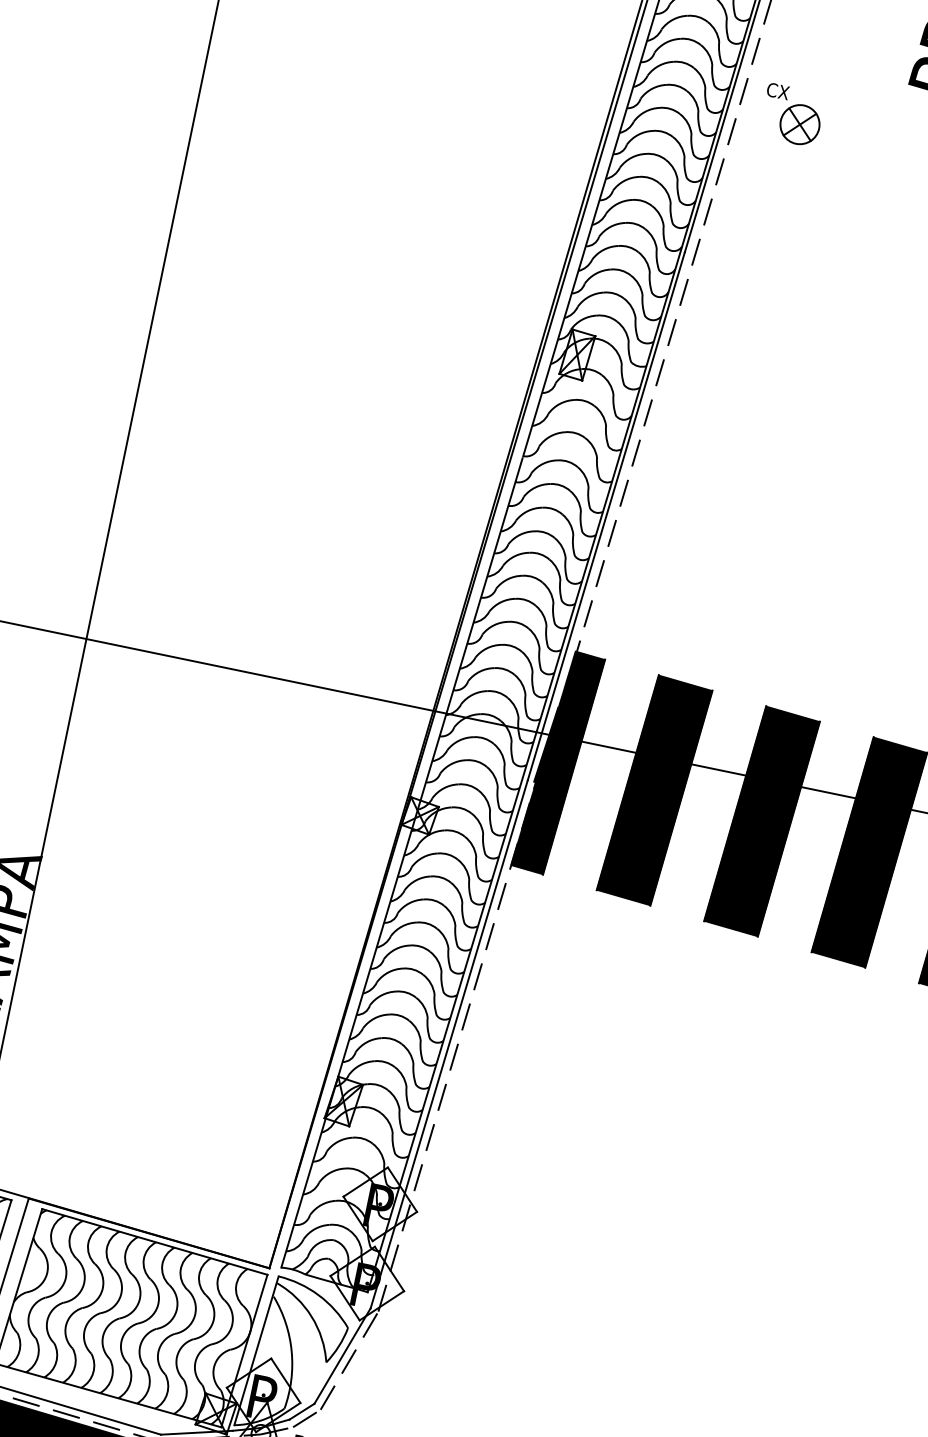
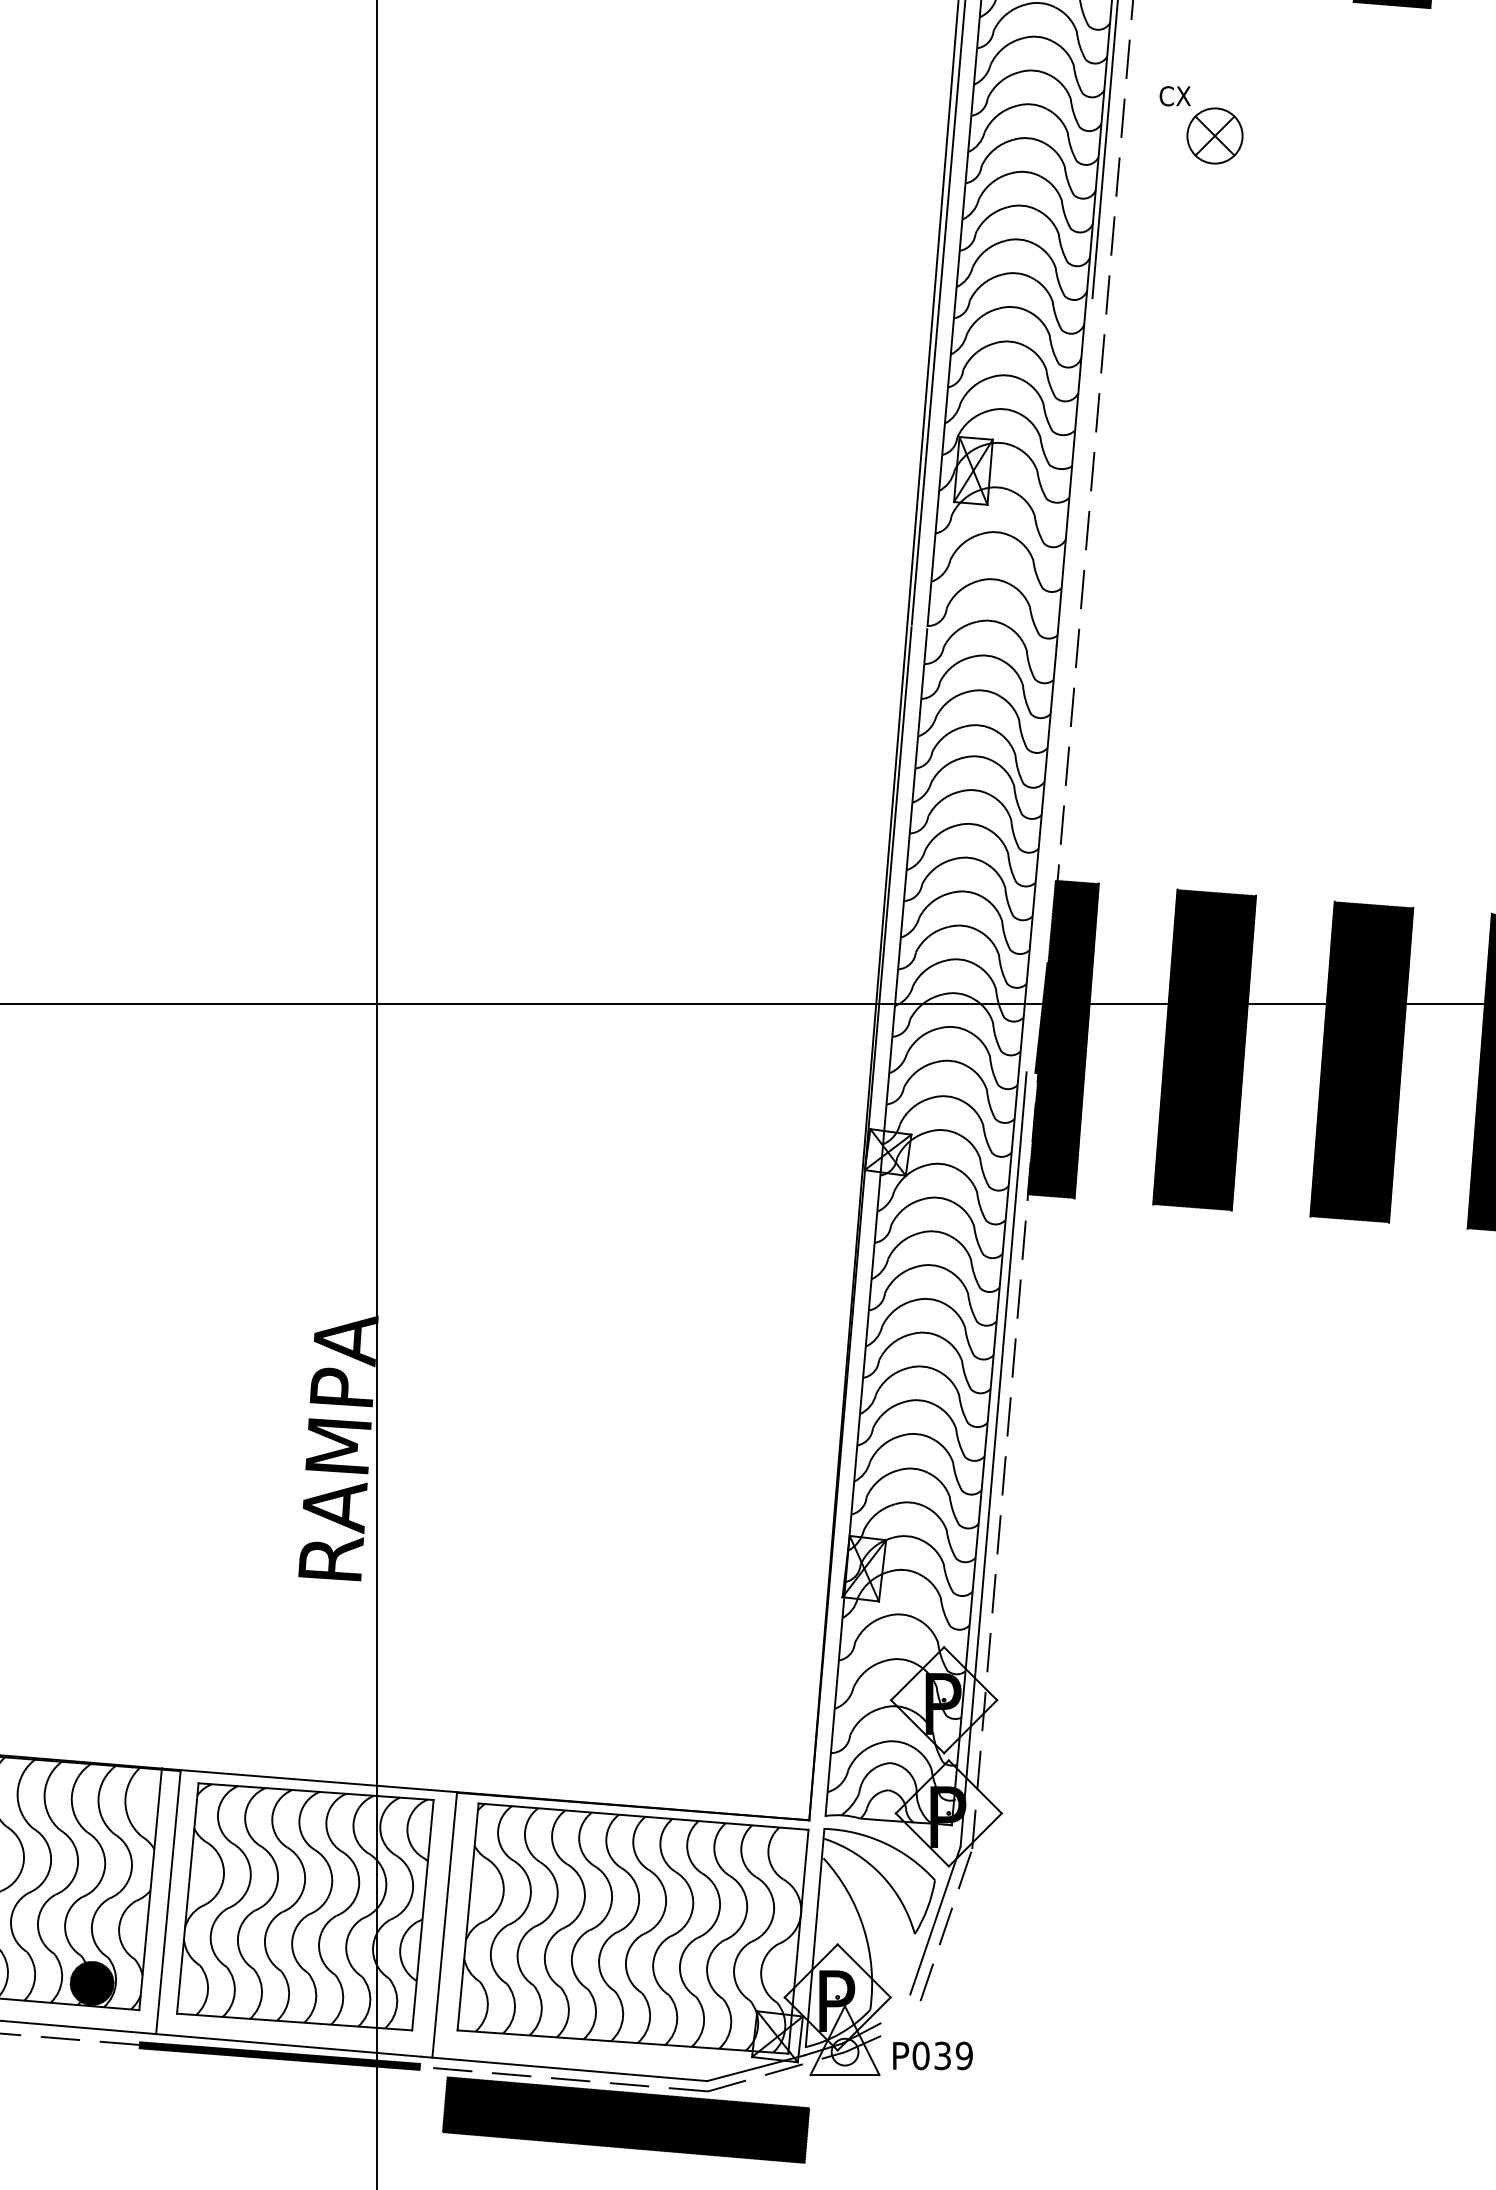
part: (792, 115) -> (1201, 125), moved
line: (606, 516) -> (1059, 685), removed
line: (302, 1411) -> (895, 2008), removed
line: (306, 1418) -> (903, 2017), removed

